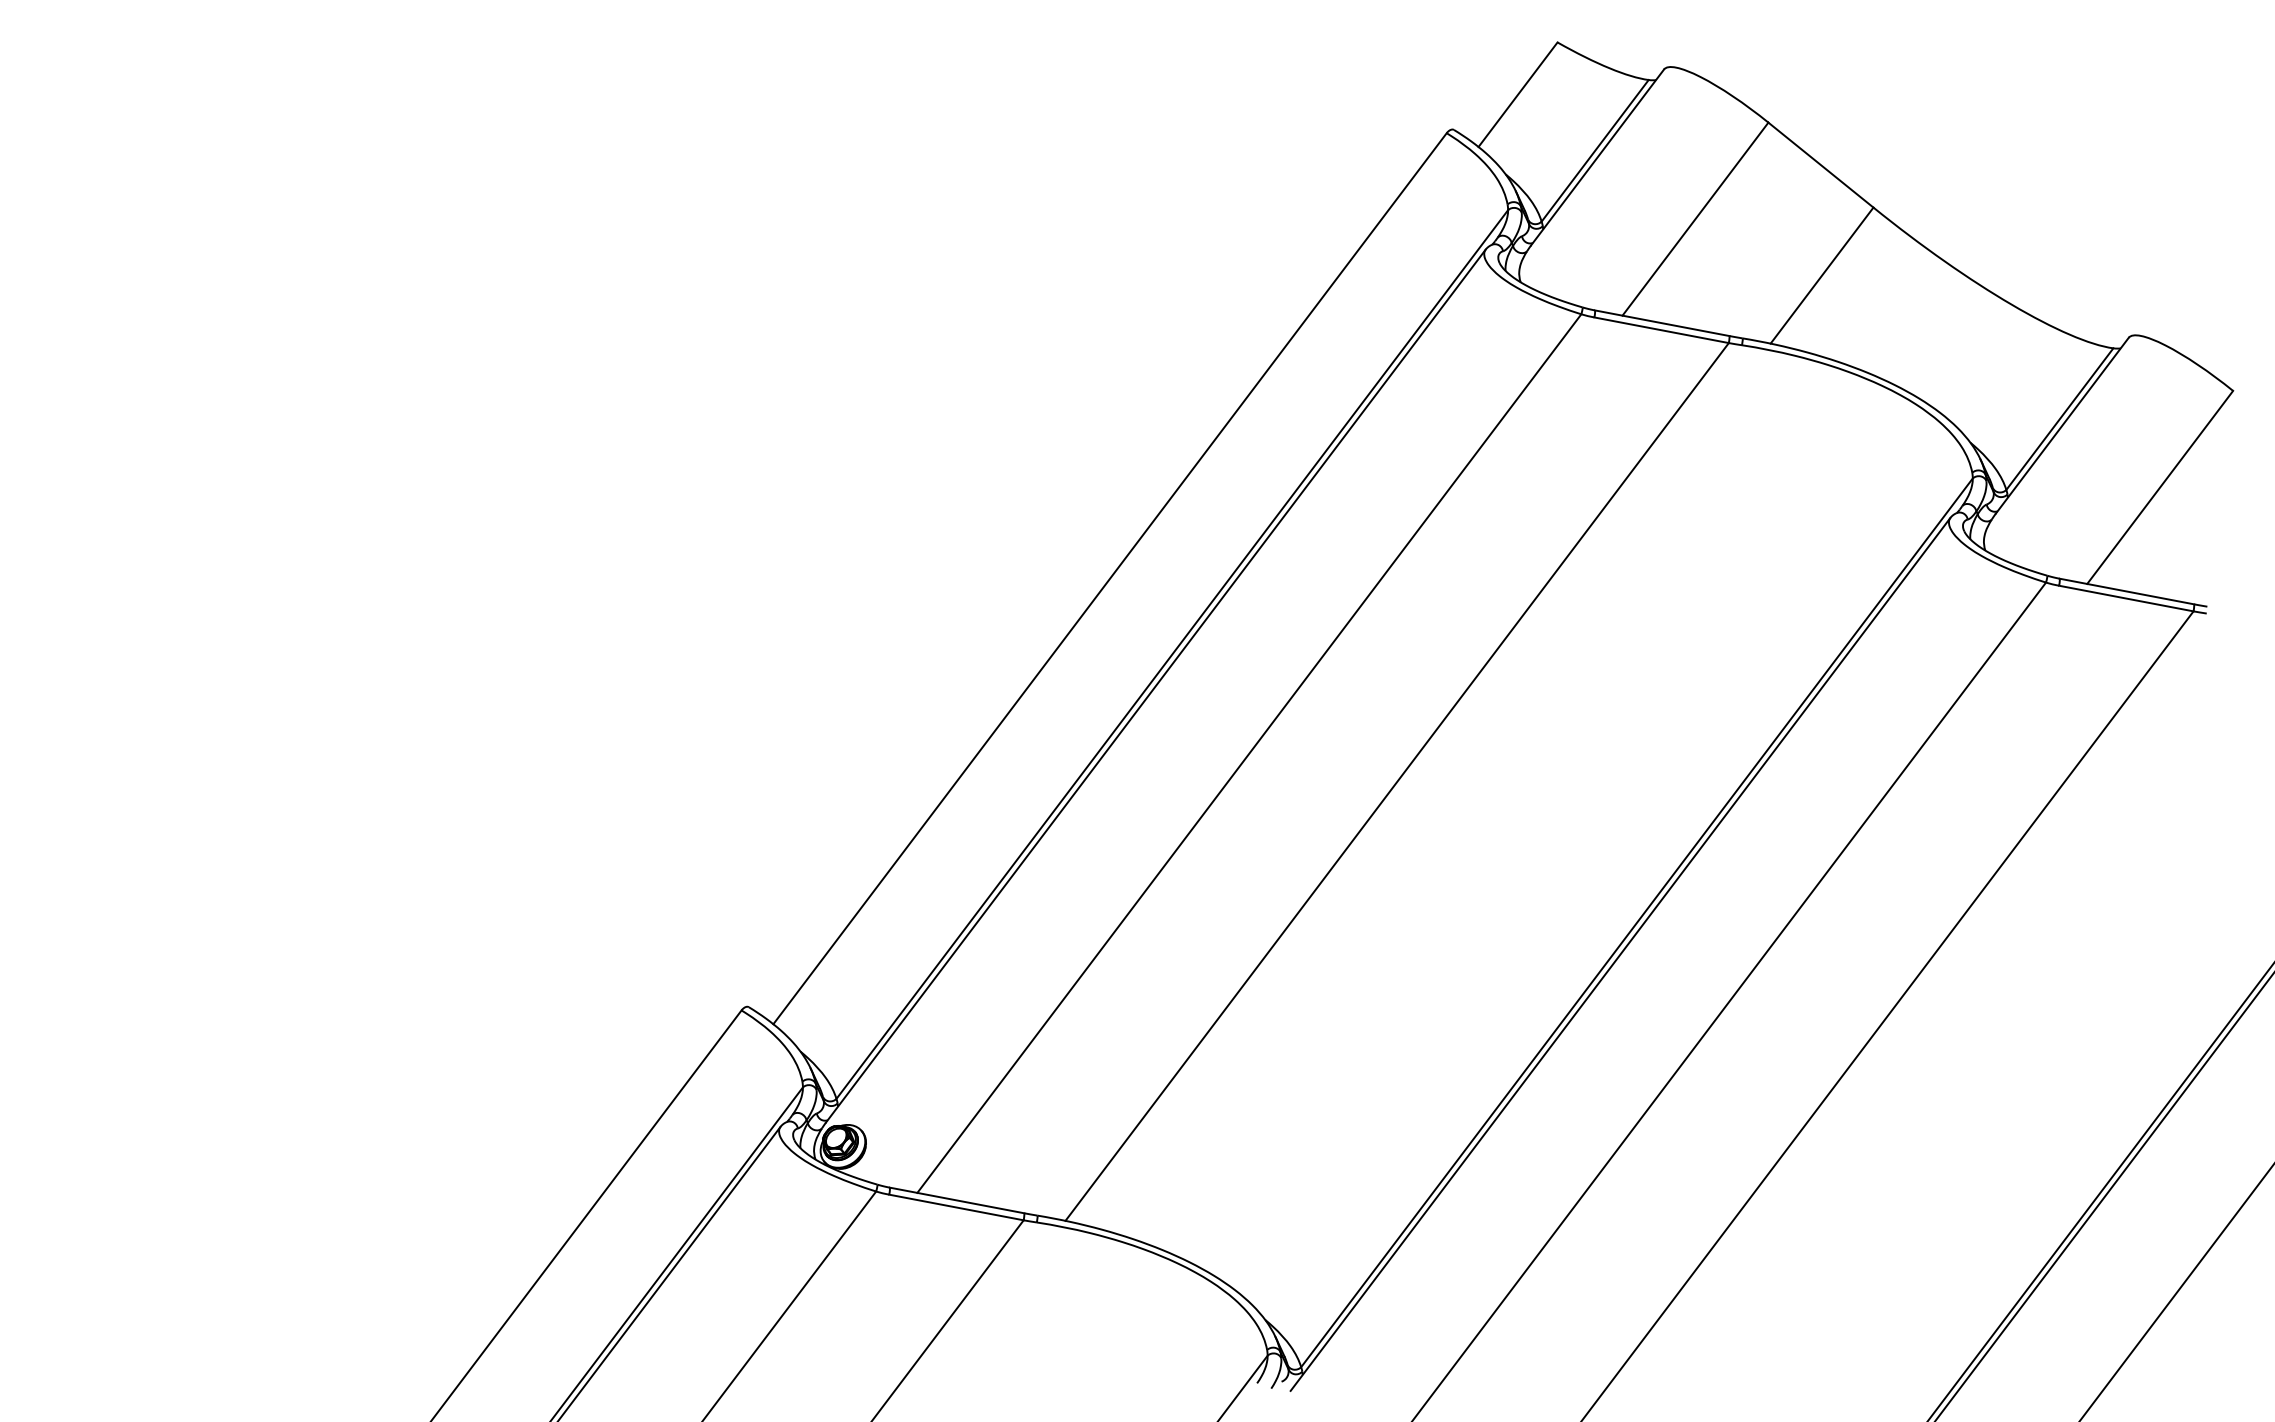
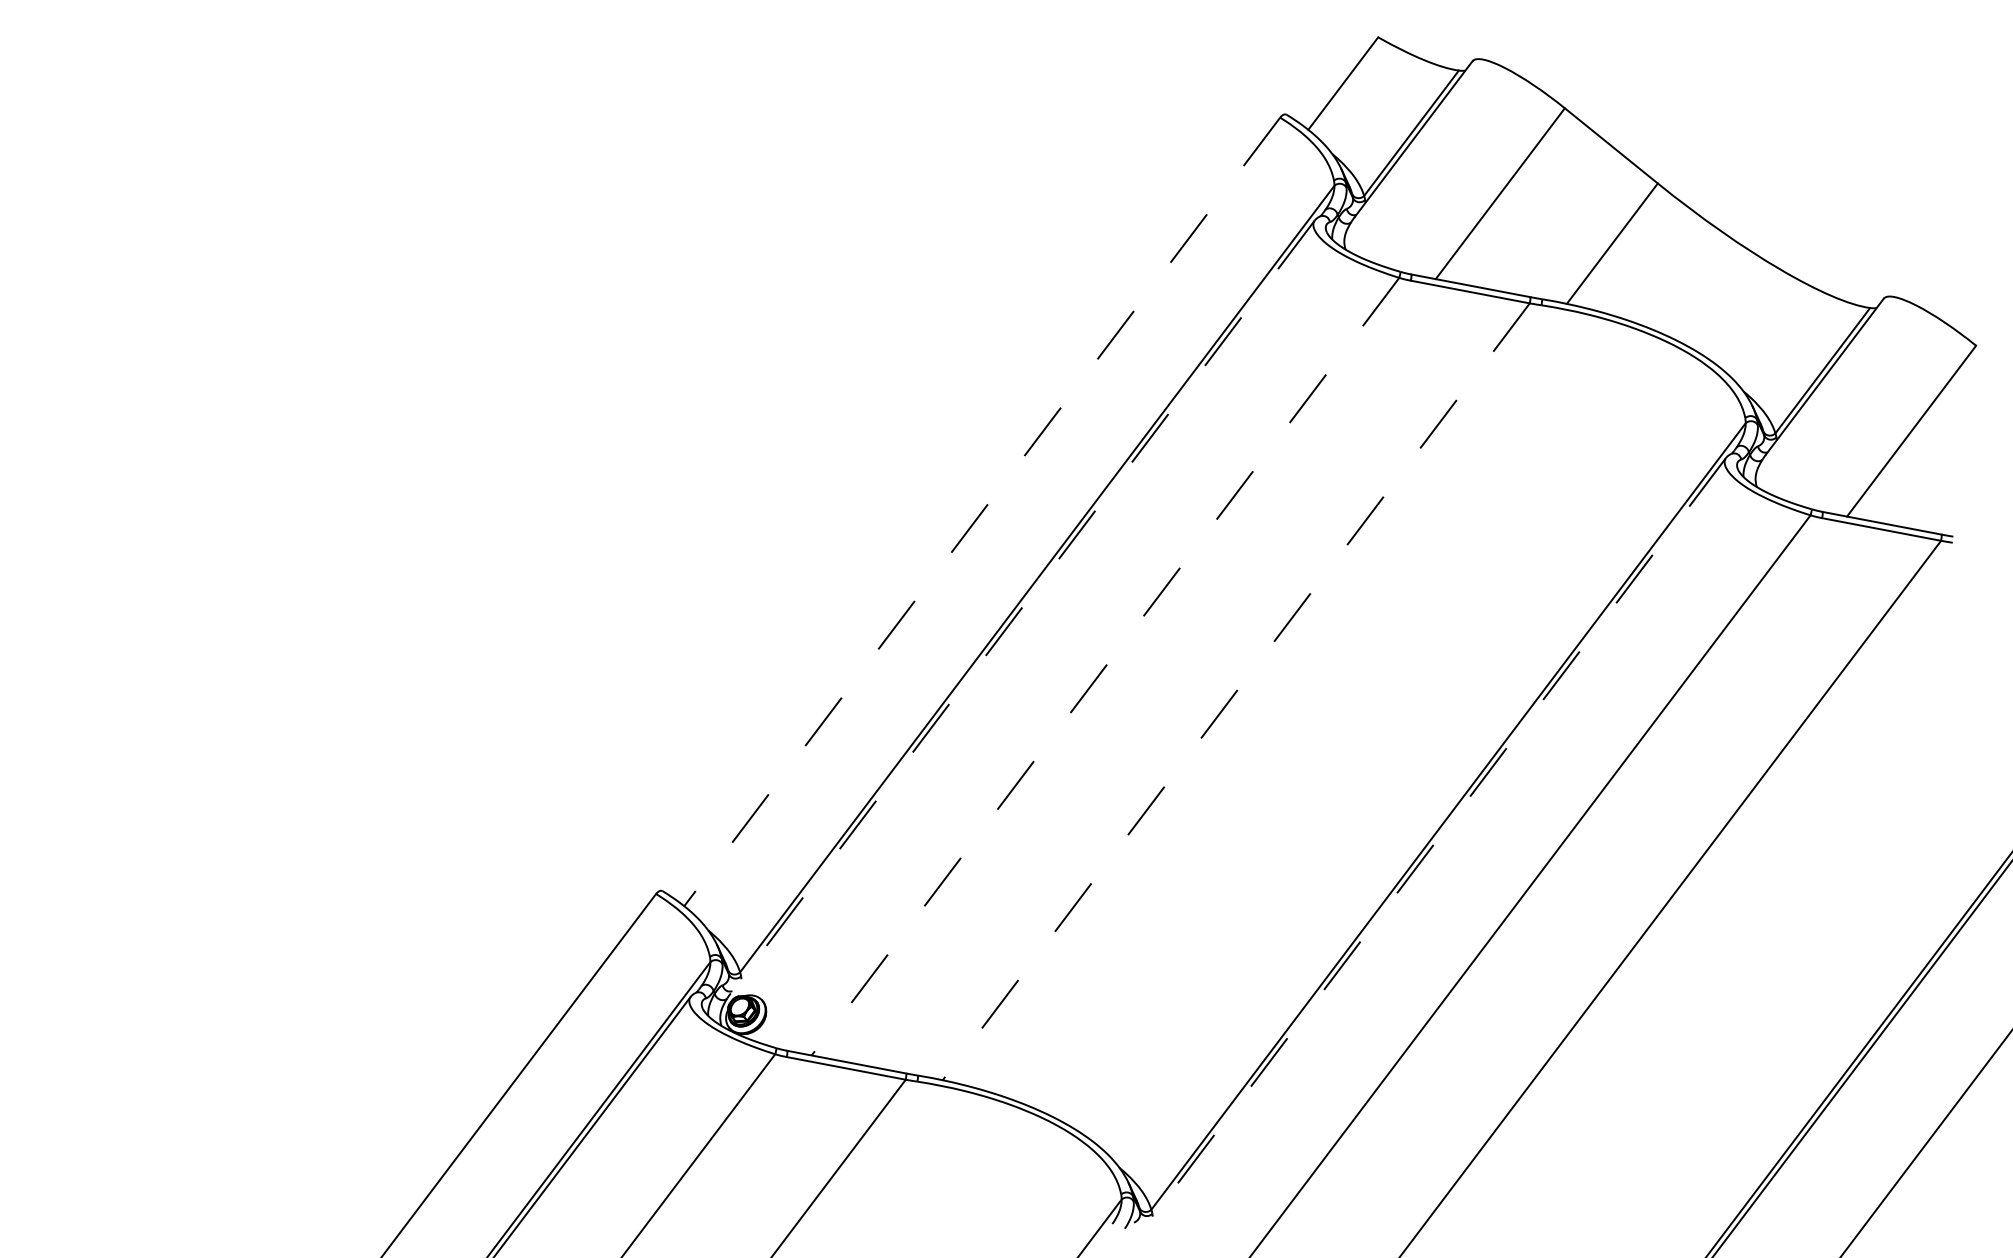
line: (1109, 579) -> (981, 512), solid -> dashed
line: (1155, 686) -> (1022, 607), solid -> dashed
line: (1249, 753) -> (1105, 666), solid -> dashed
line: (1396, 782) -> (1235, 692), solid -> dashed
line: (1620, 954) -> (1433, 844), solid -> dashed

